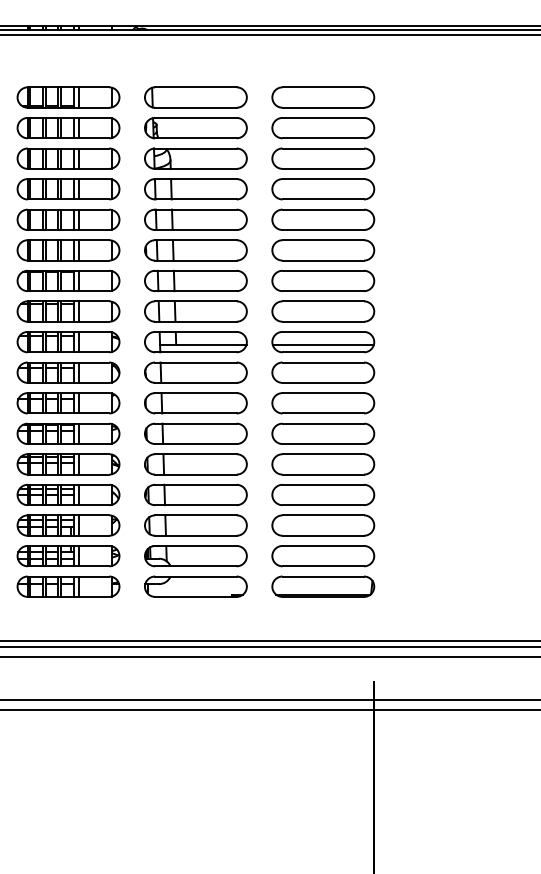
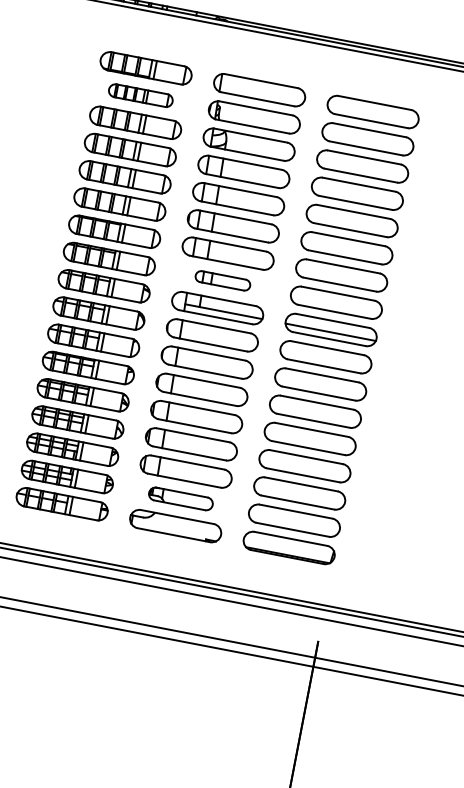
part: (68, 128) -> (140, 95), size x0.7
part: (195, 311) -> (222, 280), size x0.6
part: (195, 556) -> (180, 499), size x0.7

